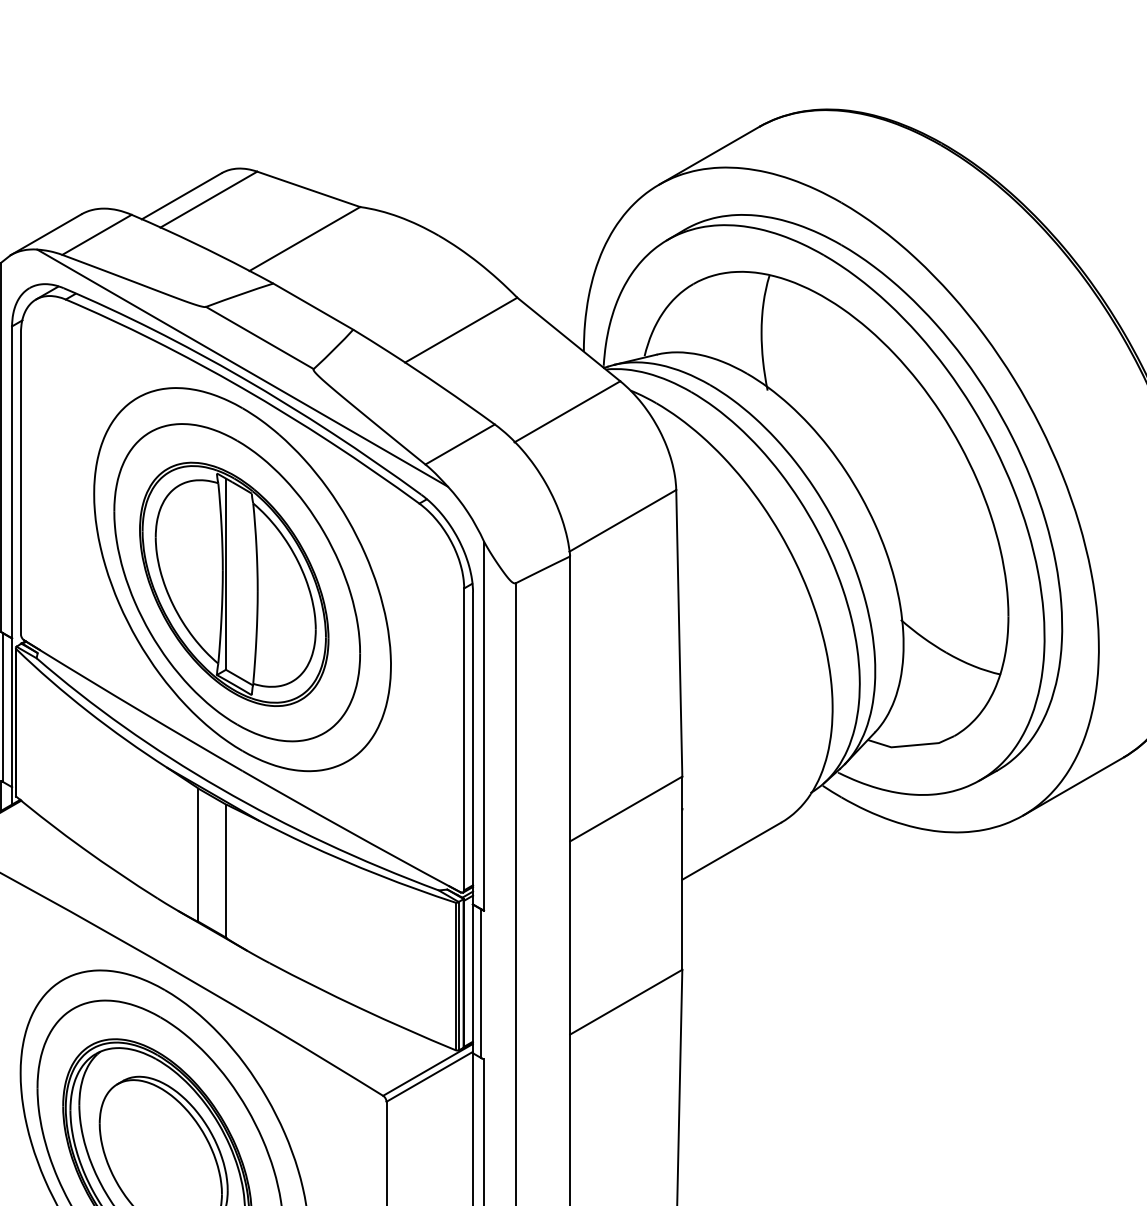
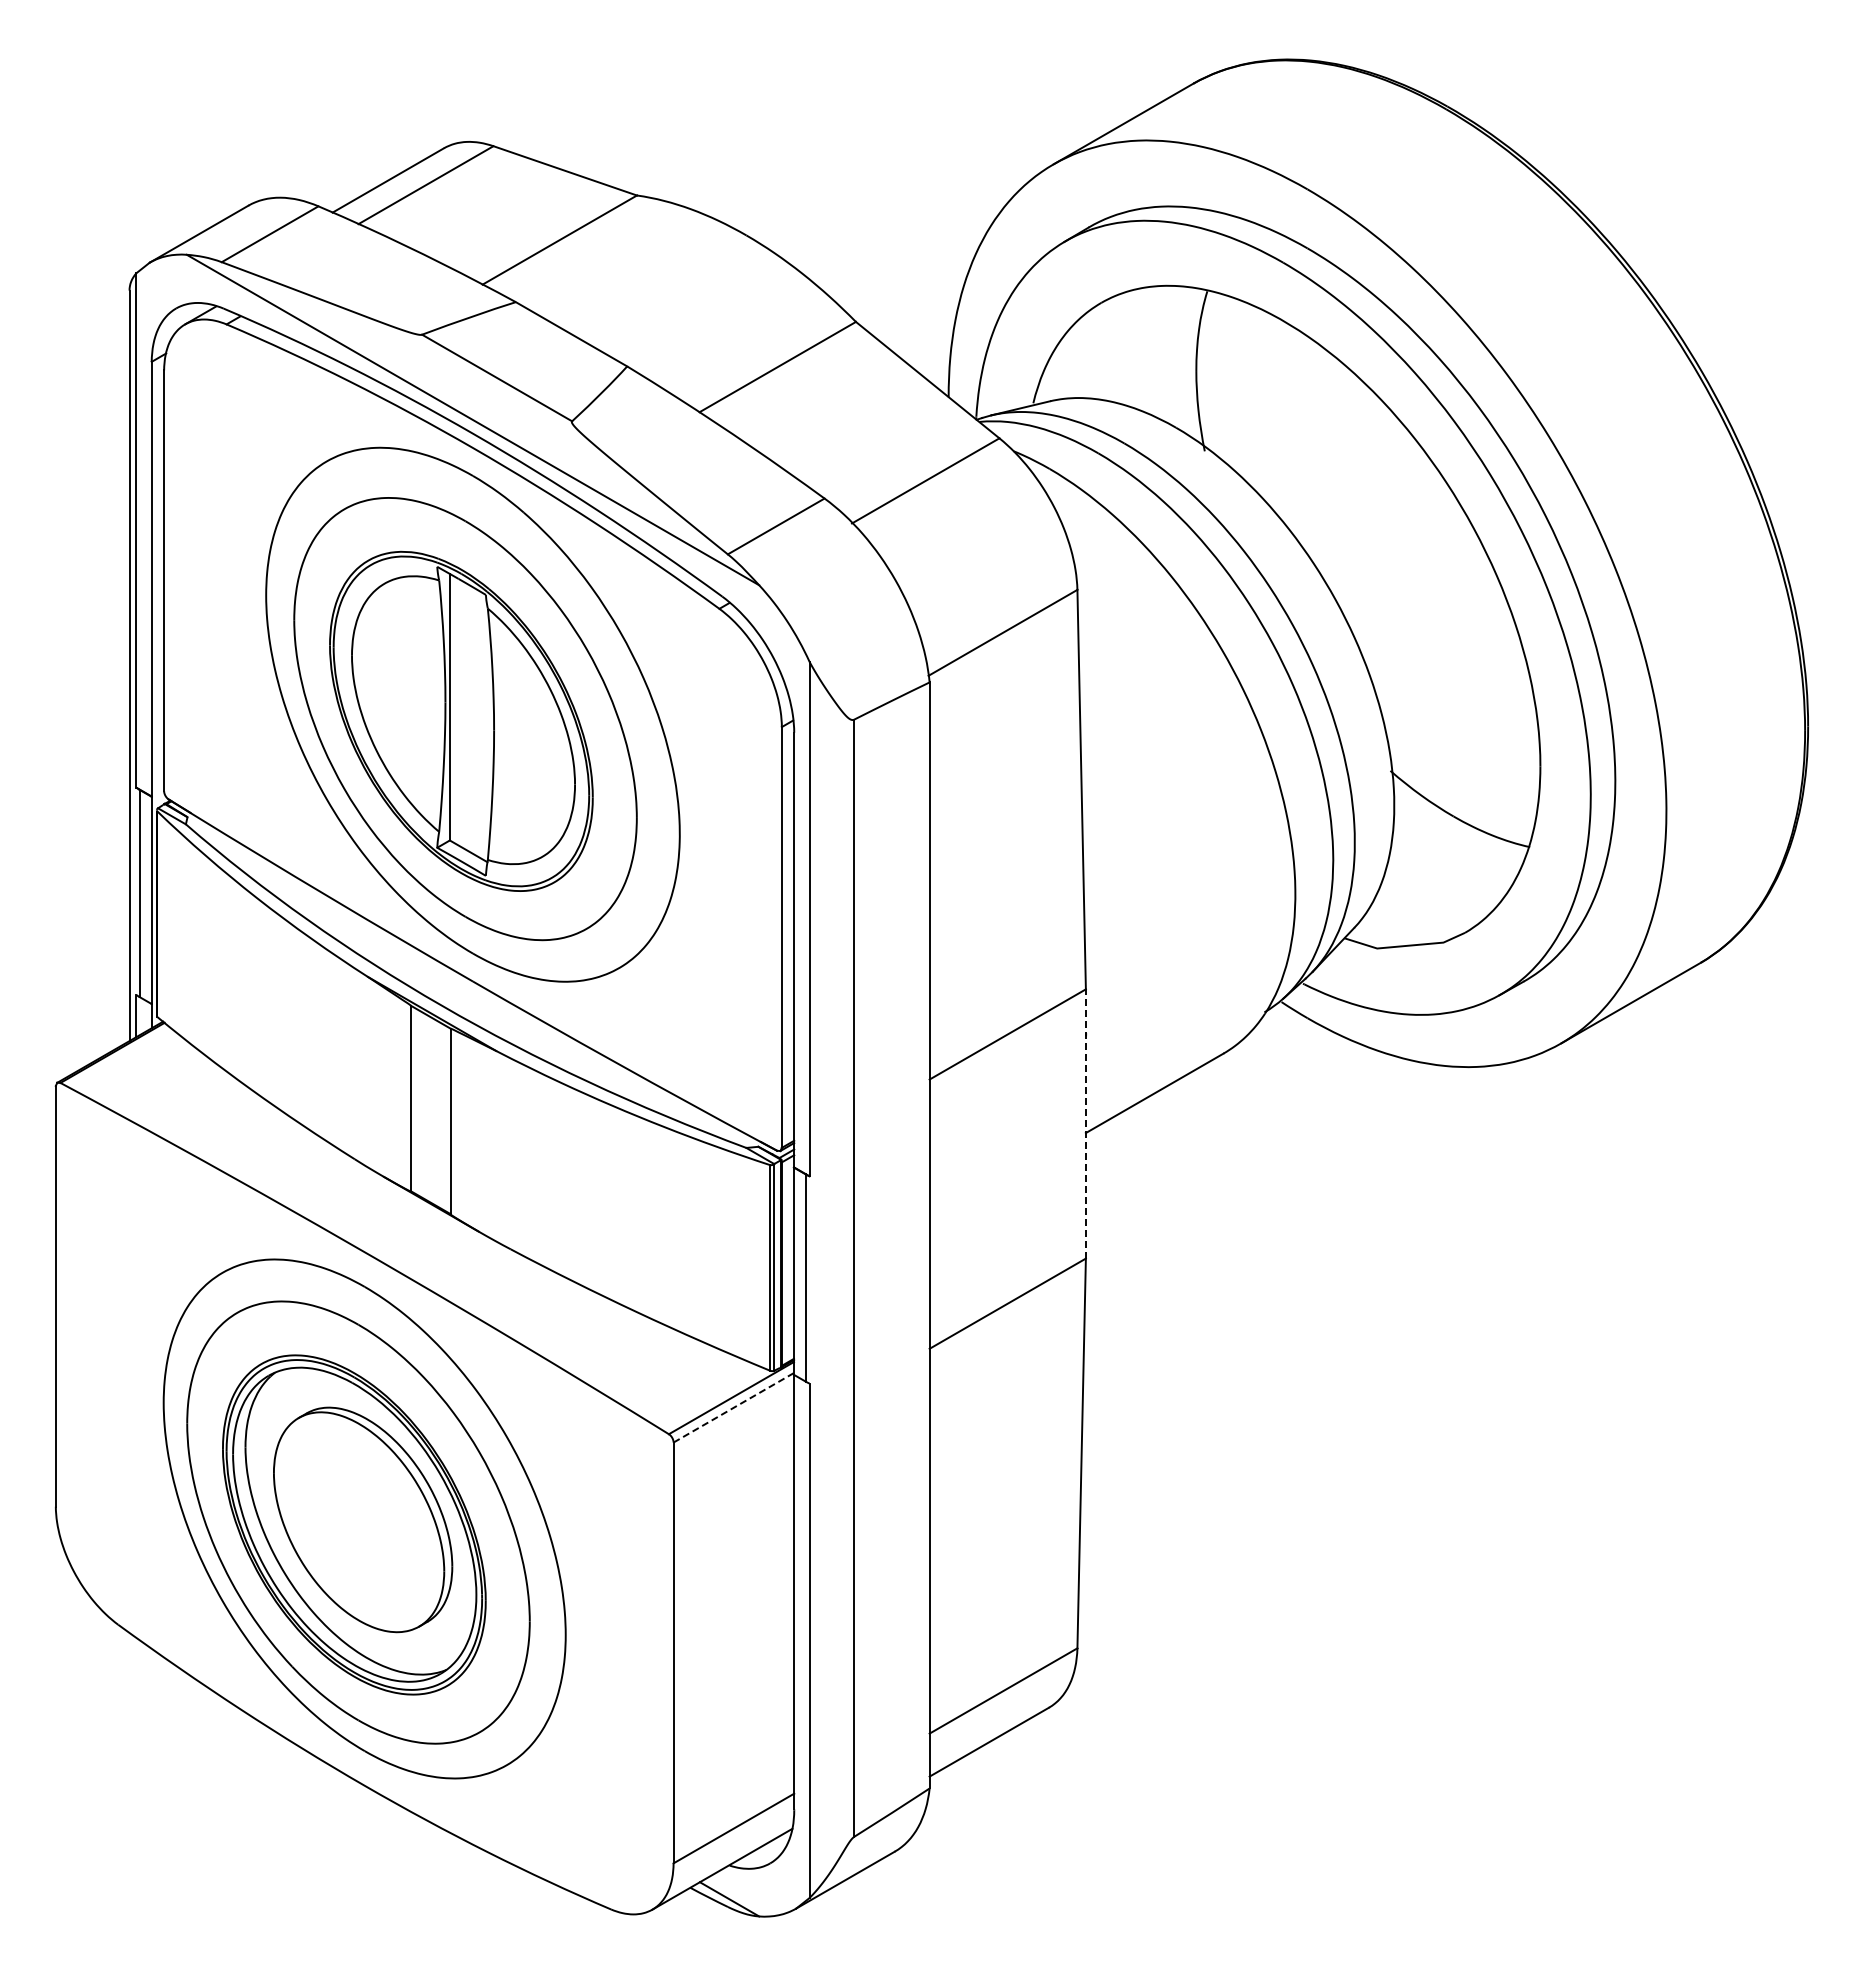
line: (682, 872) -> (1085, 1123), solid -> dashed
line: (429, 1076) -> (733, 1407), solid -> dashed

